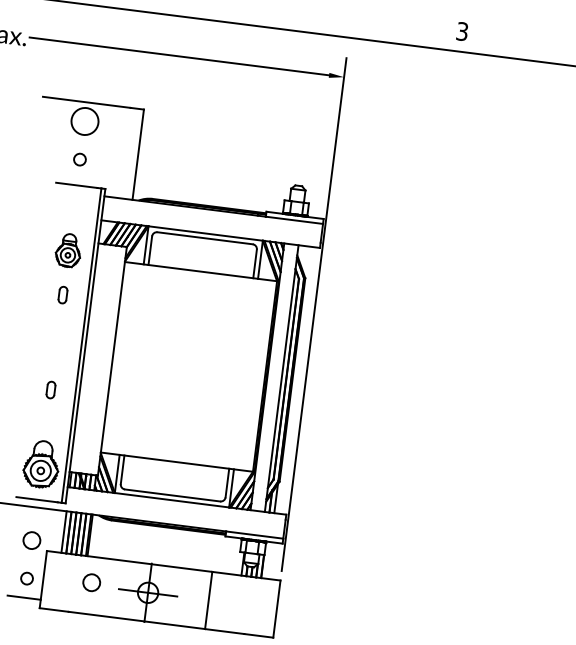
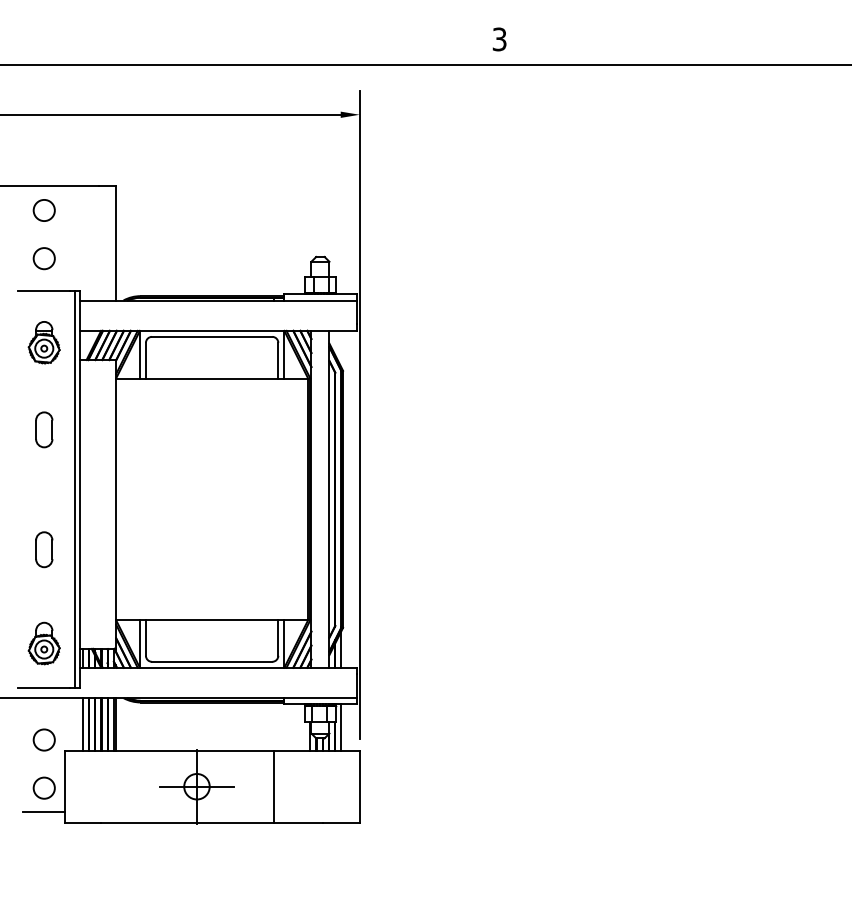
circle: (84, 121) -> (43, 210), size x0.62
circle: (79, 159) -> (43, 258), size x1.43
part: (67, 250) -> (43, 342), moved
part: (63, 294) -> (44, 429), size x1.67
part: (51, 389) -> (44, 549), size x1.67
part: (40, 464) -> (43, 643), size x0.71
line: (268, 560) -> (341, 727), added
circle: (26, 578) -> (43, 787), size x1.43
circle: (91, 582) -> (124, 782), removed

